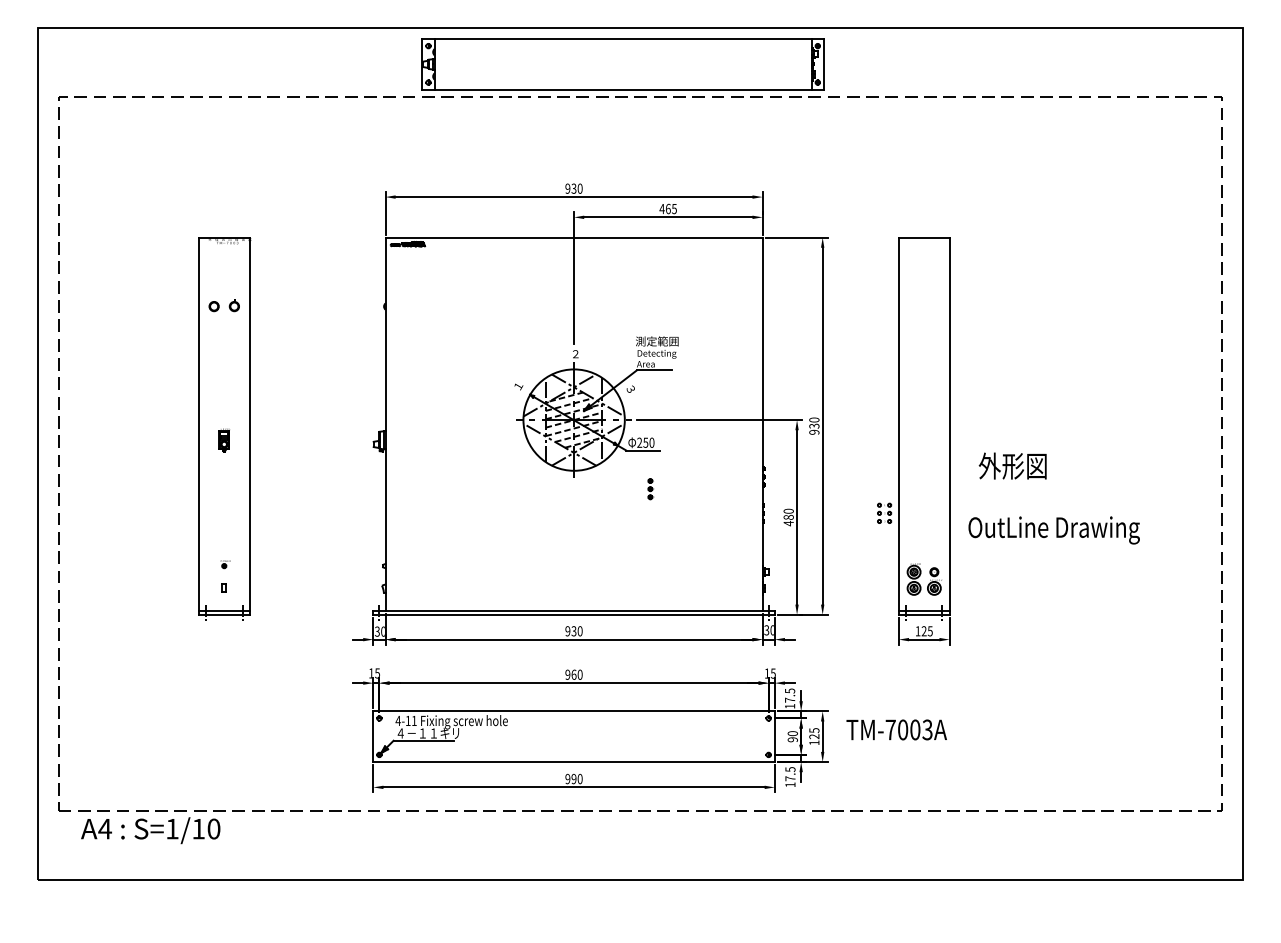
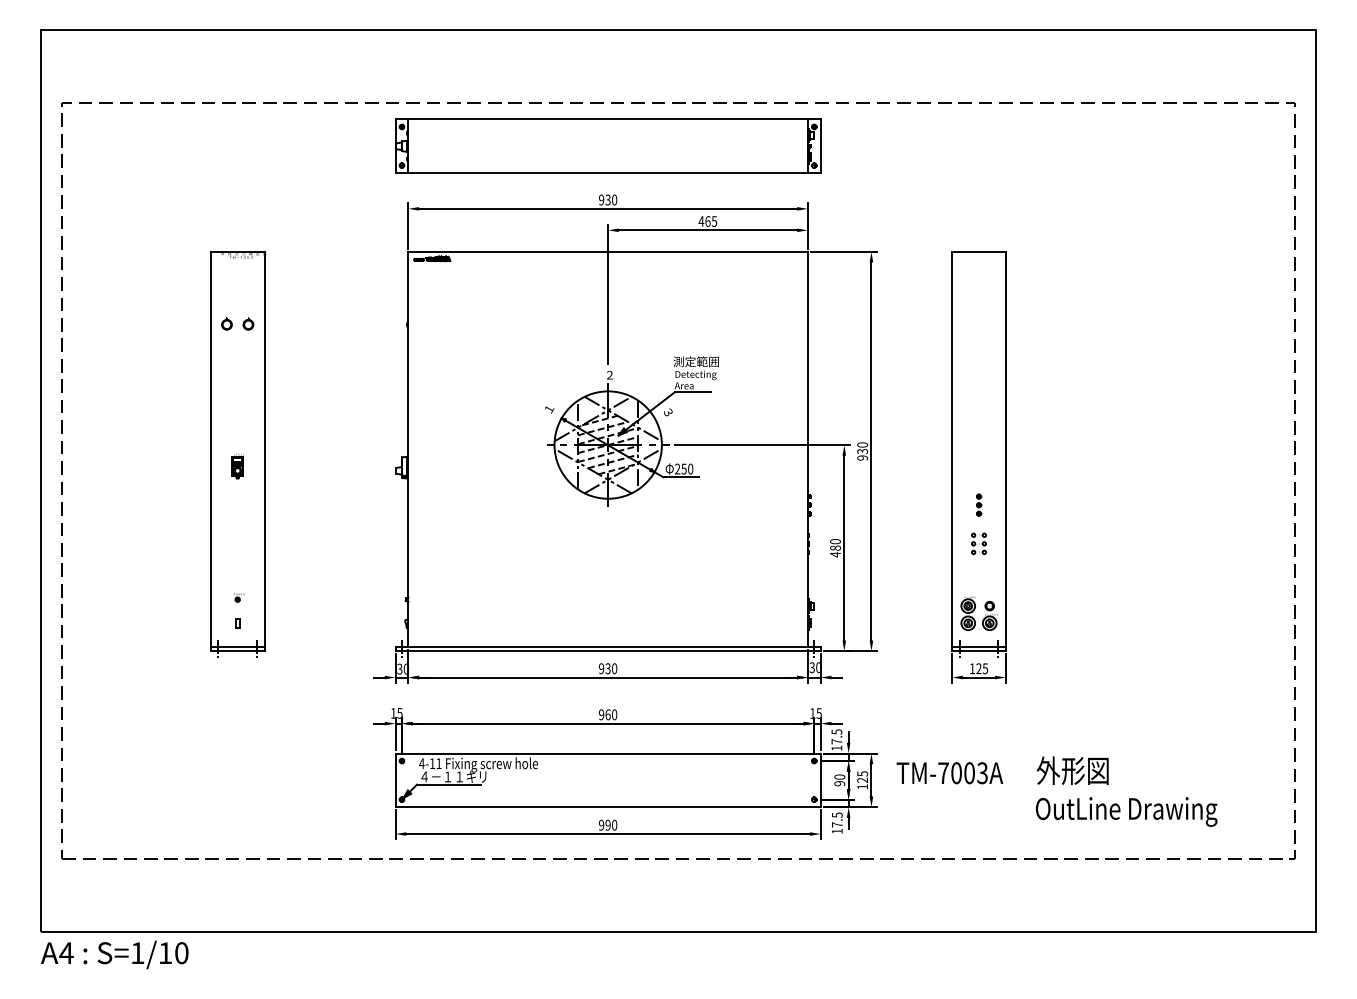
part: (623, 63) -> (608, 145), moved
text: (1012, 465) -> (1072, 770), moved
part: (650, 488) -> (979, 504), moved
part: (884, 513) -> (978, 543), moved
text: (1054, 530) -> (1126, 811), moved
text: (150, 830) -> (114, 954), moved

